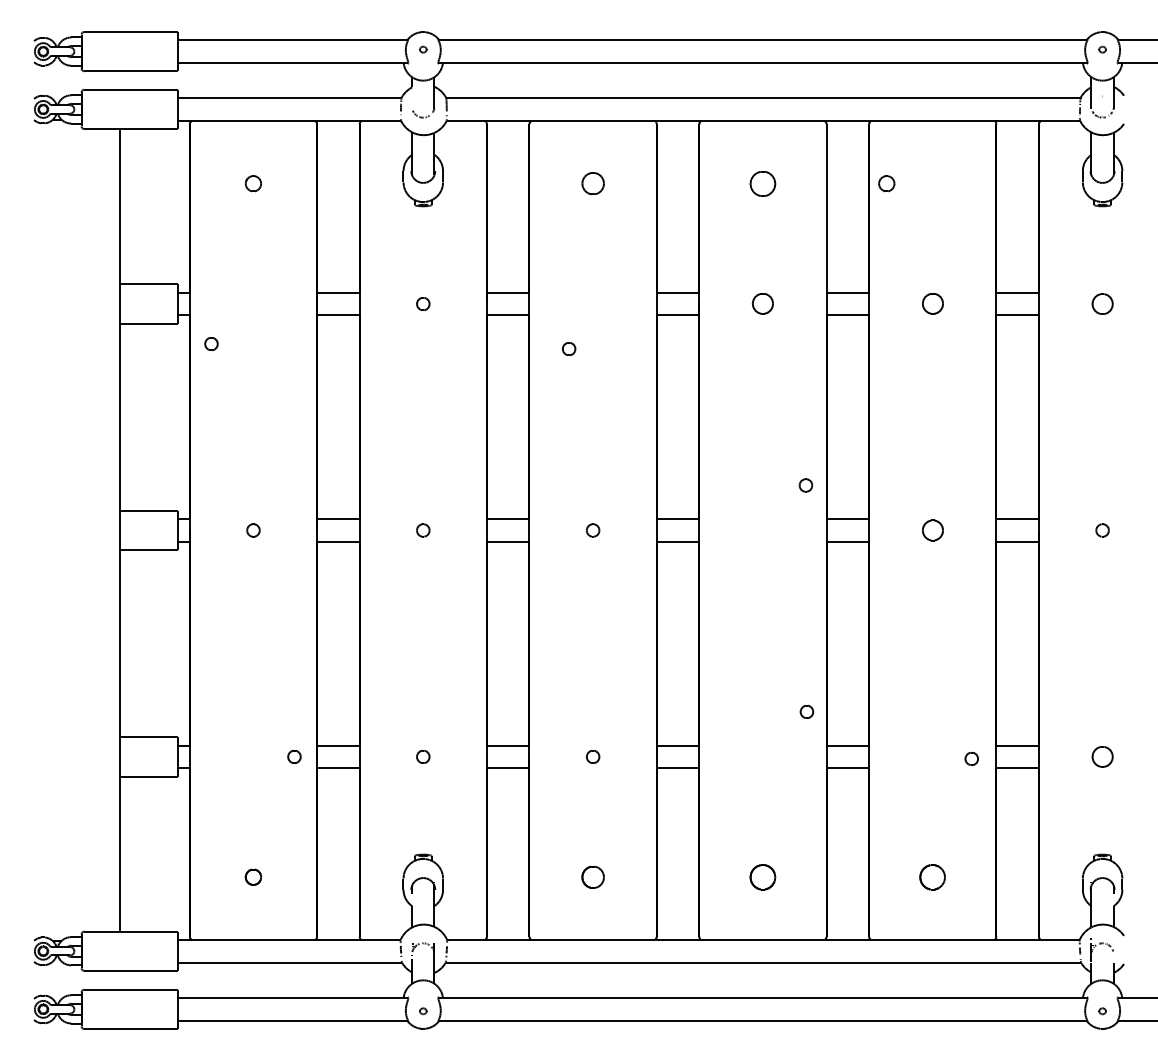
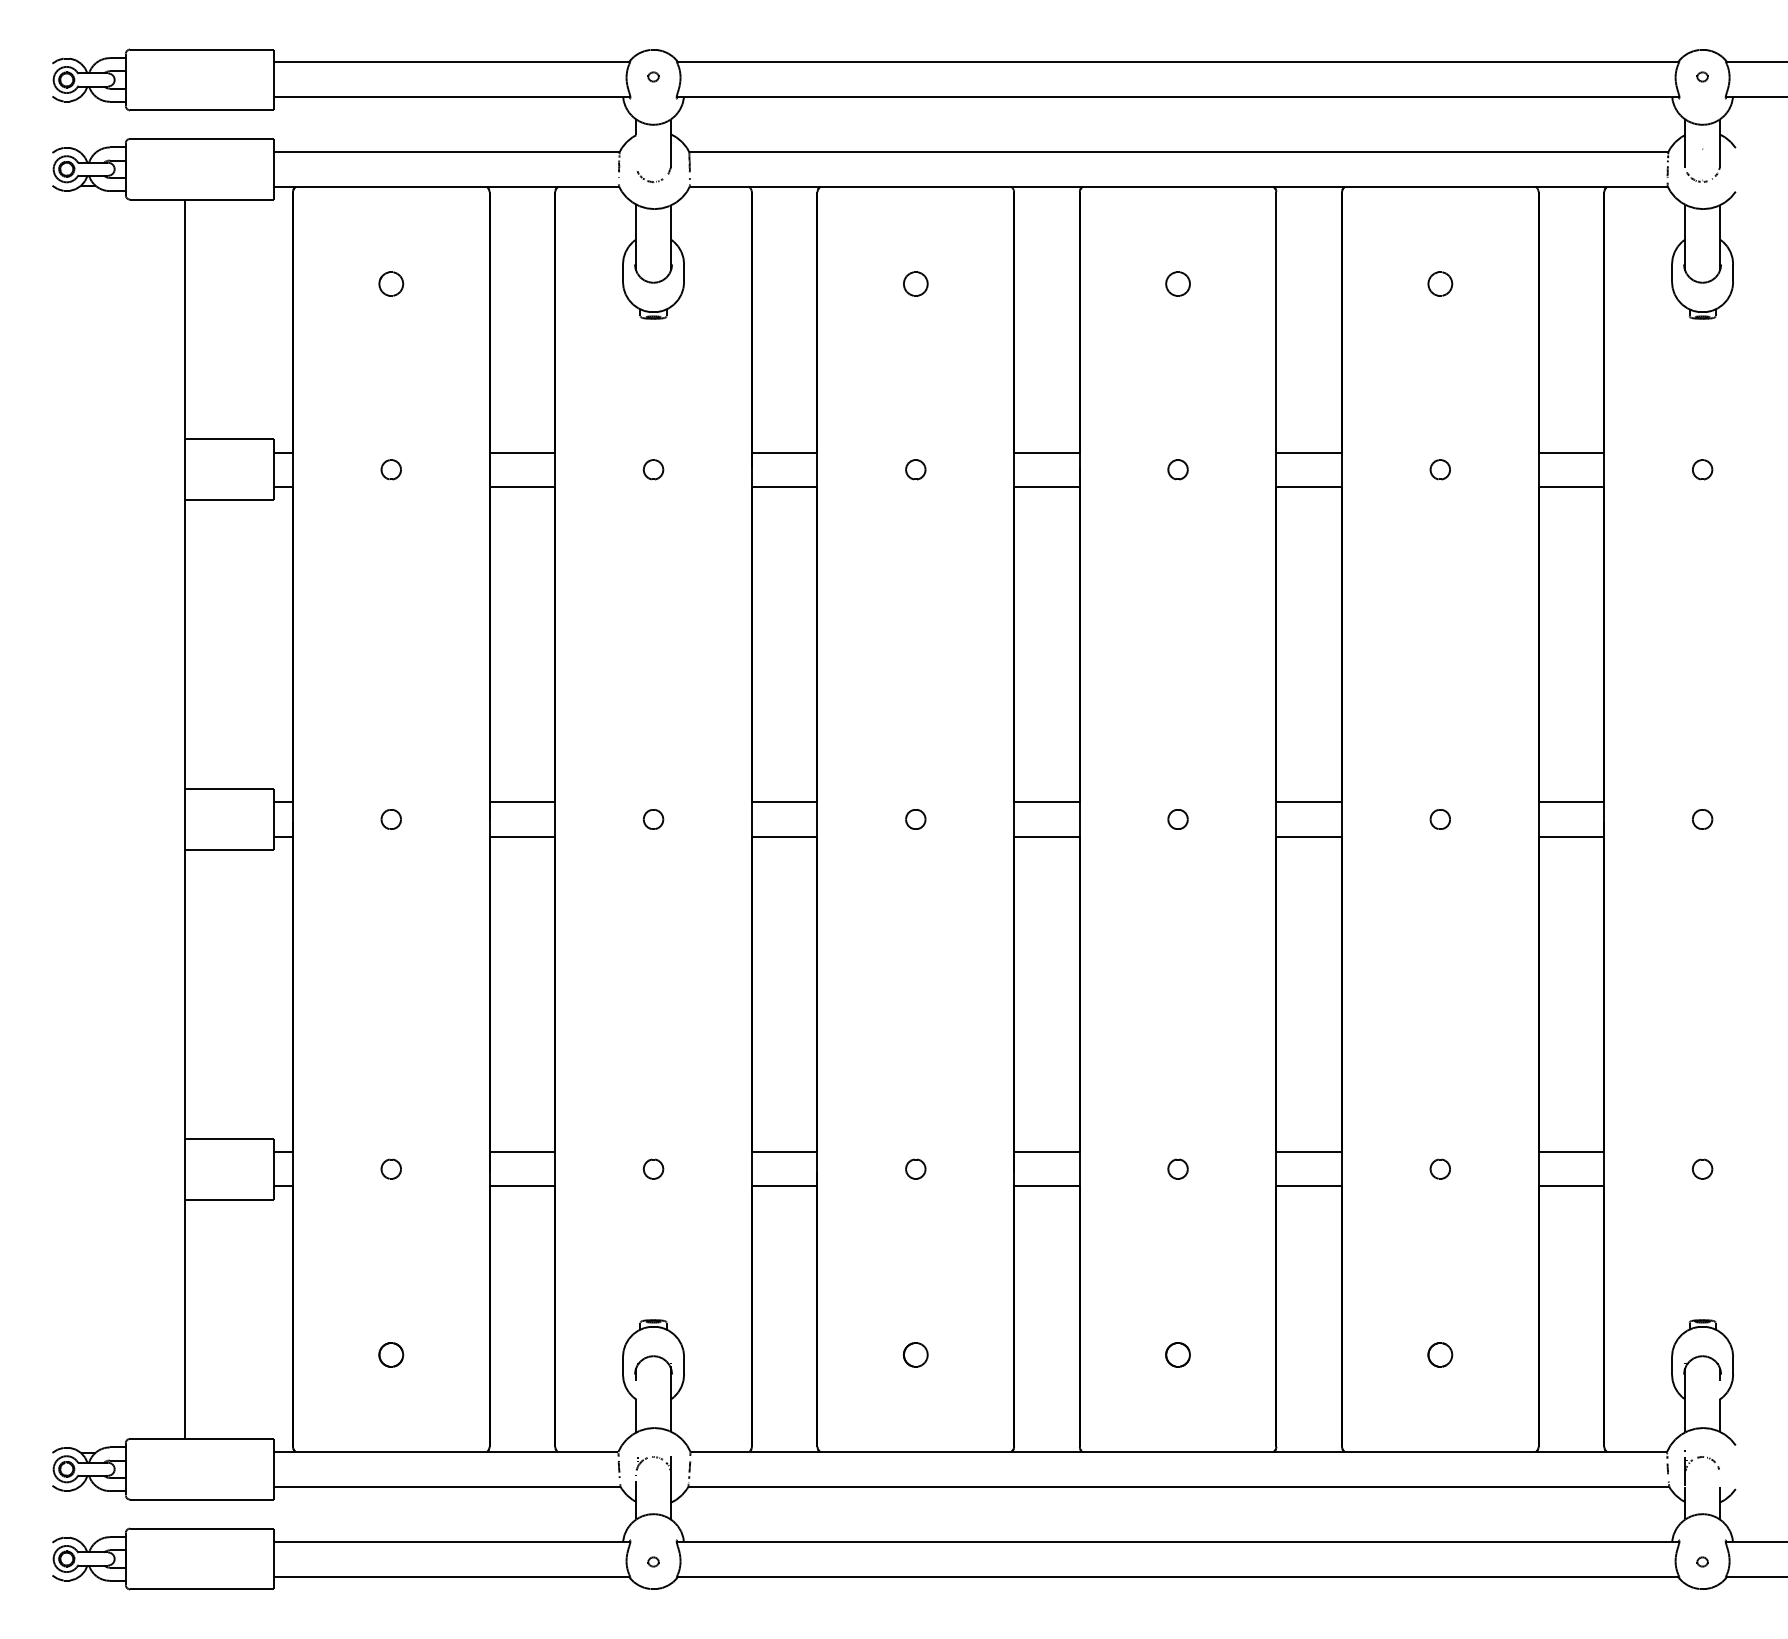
part: (592, 183) -> (914, 283), size x0.71
part: (762, 183) -> (1177, 283), size x0.62
part: (886, 183) -> (1439, 283), moved
part: (1102, 303) -> (1702, 468), size x0.62
part: (762, 304) -> (1177, 470), size x0.62
part: (932, 304) -> (1439, 470), size x0.62
part: (211, 344) -> (391, 470), moved
part: (568, 349) -> (914, 470), moved
part: (805, 485) -> (1177, 819), moved
part: (932, 530) -> (1439, 819), size x0.62
part: (806, 711) -> (1177, 1168), moved
part: (294, 756) -> (391, 1168), moved
part: (1102, 756) -> (1702, 1168), size x0.62
part: (971, 758) -> (1439, 1168), moved
part: (592, 876) -> (914, 1353), size x0.71
part: (762, 876) -> (1177, 1353), size x0.62
part: (932, 876) -> (1439, 1353), size x0.62

